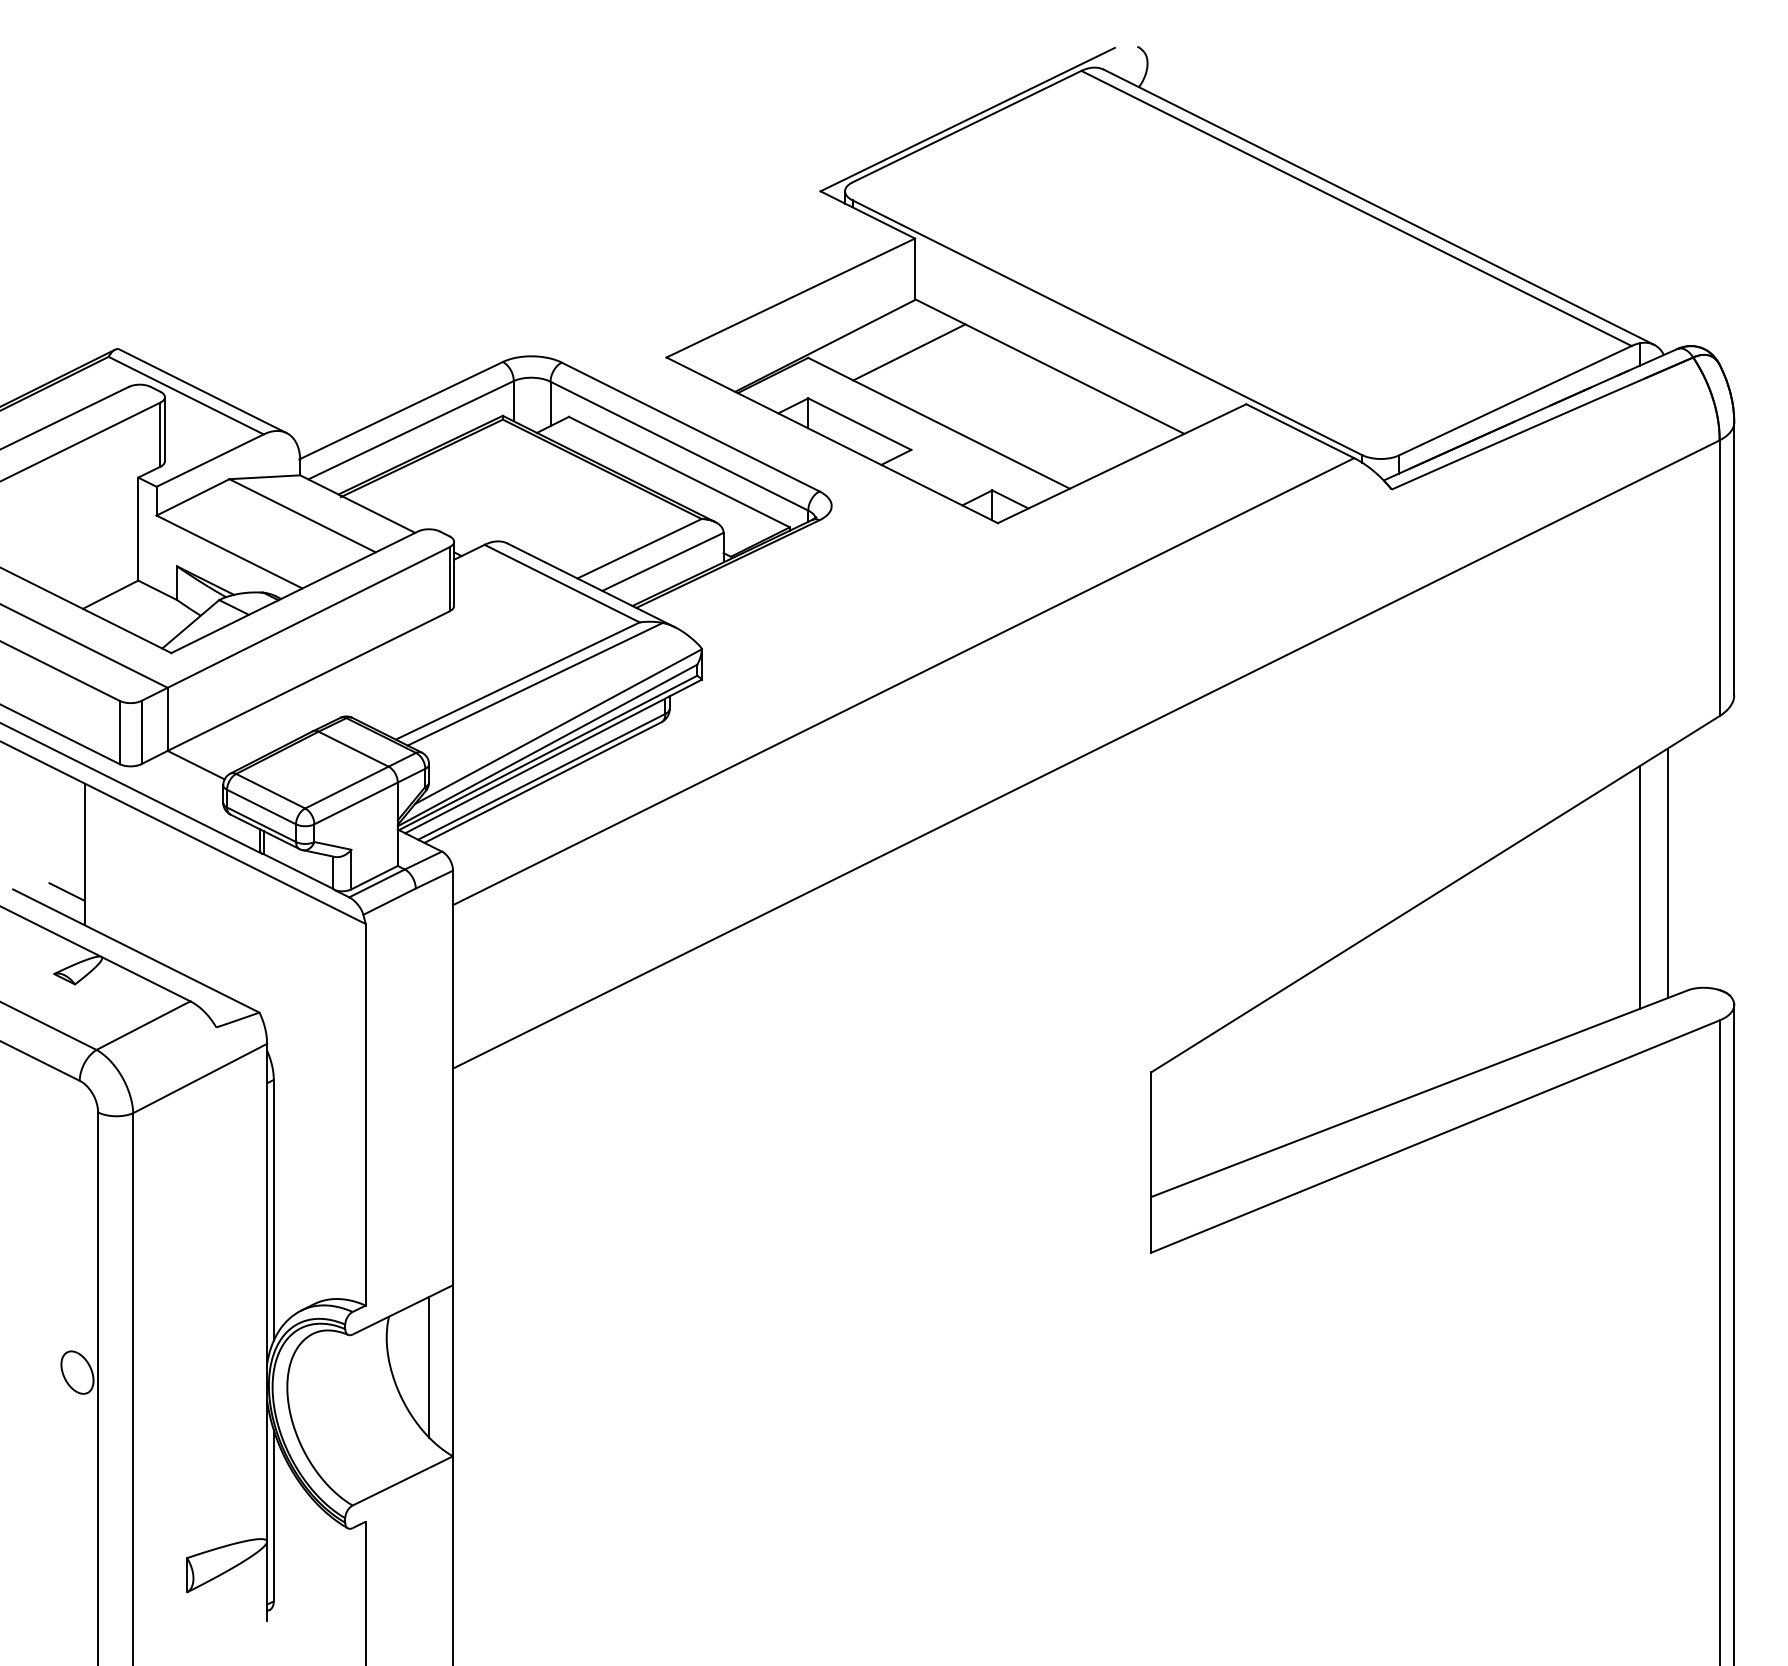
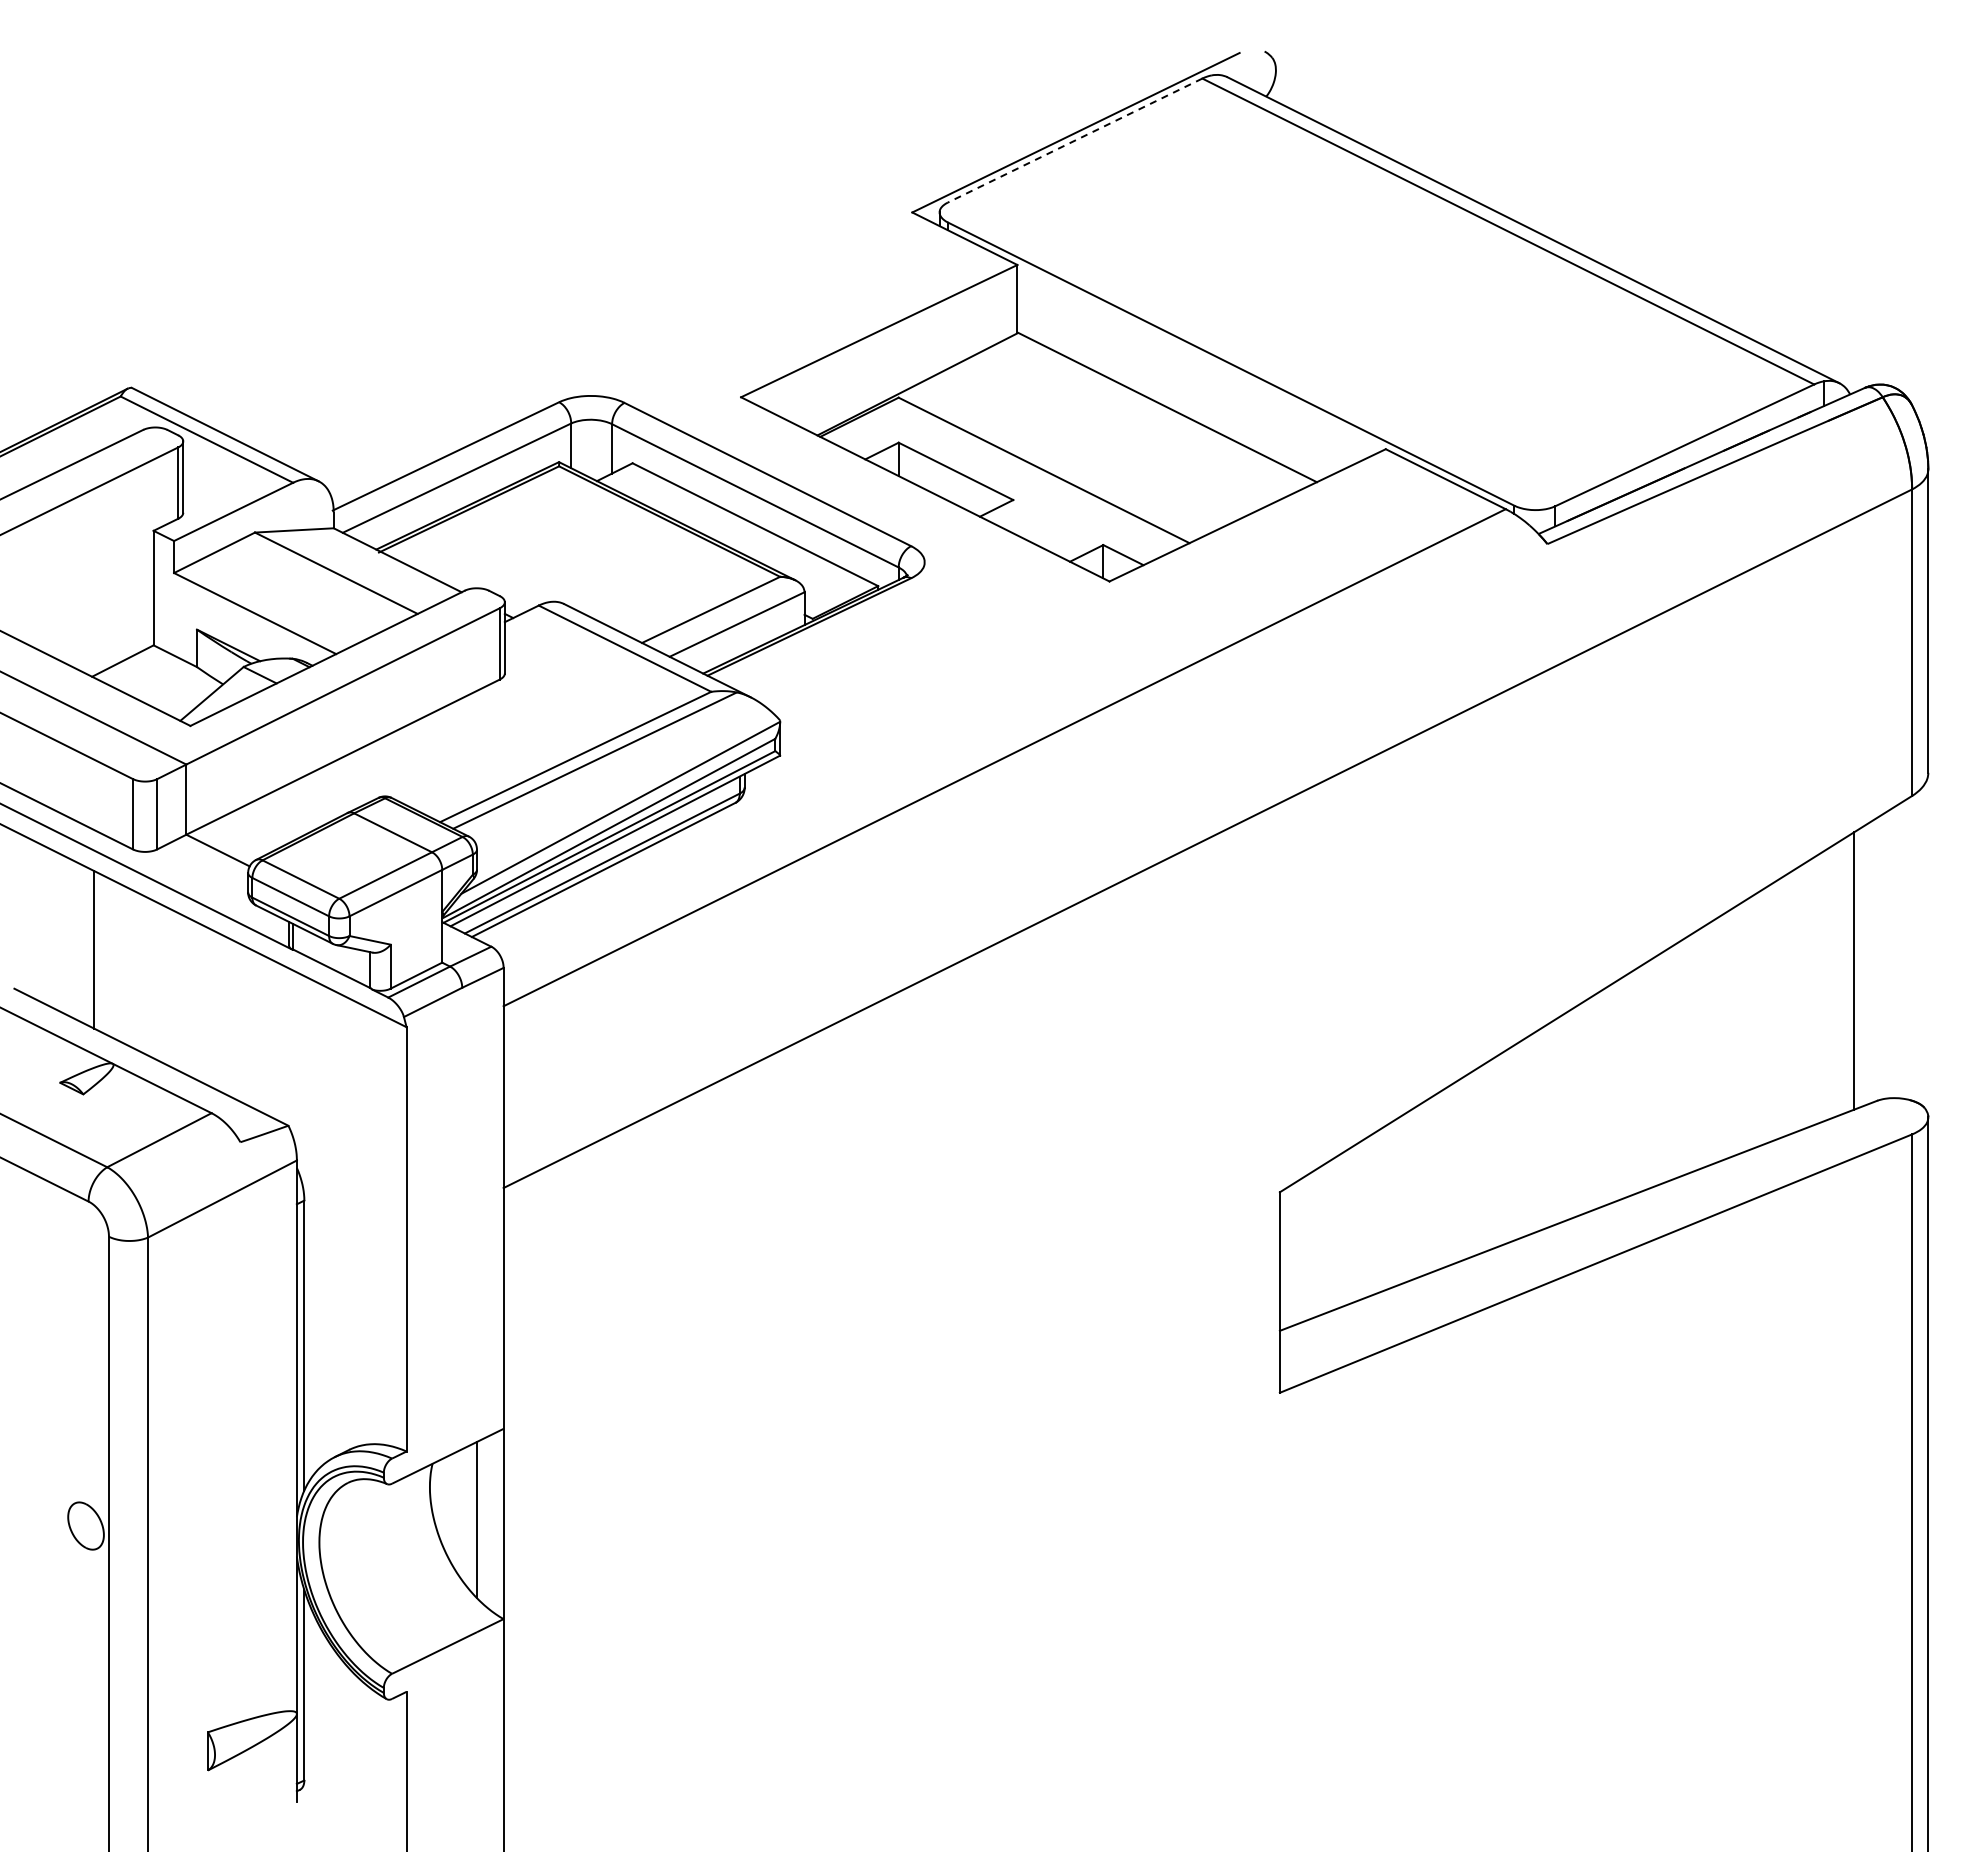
line: (967, 126) -> (1075, 140), solid -> dashed
line: (908, 352) -> (1010, 391), removed
line: (1639, 887) -> (1823, 986), removed
line: (67, 891) -> (74, 991), removed

